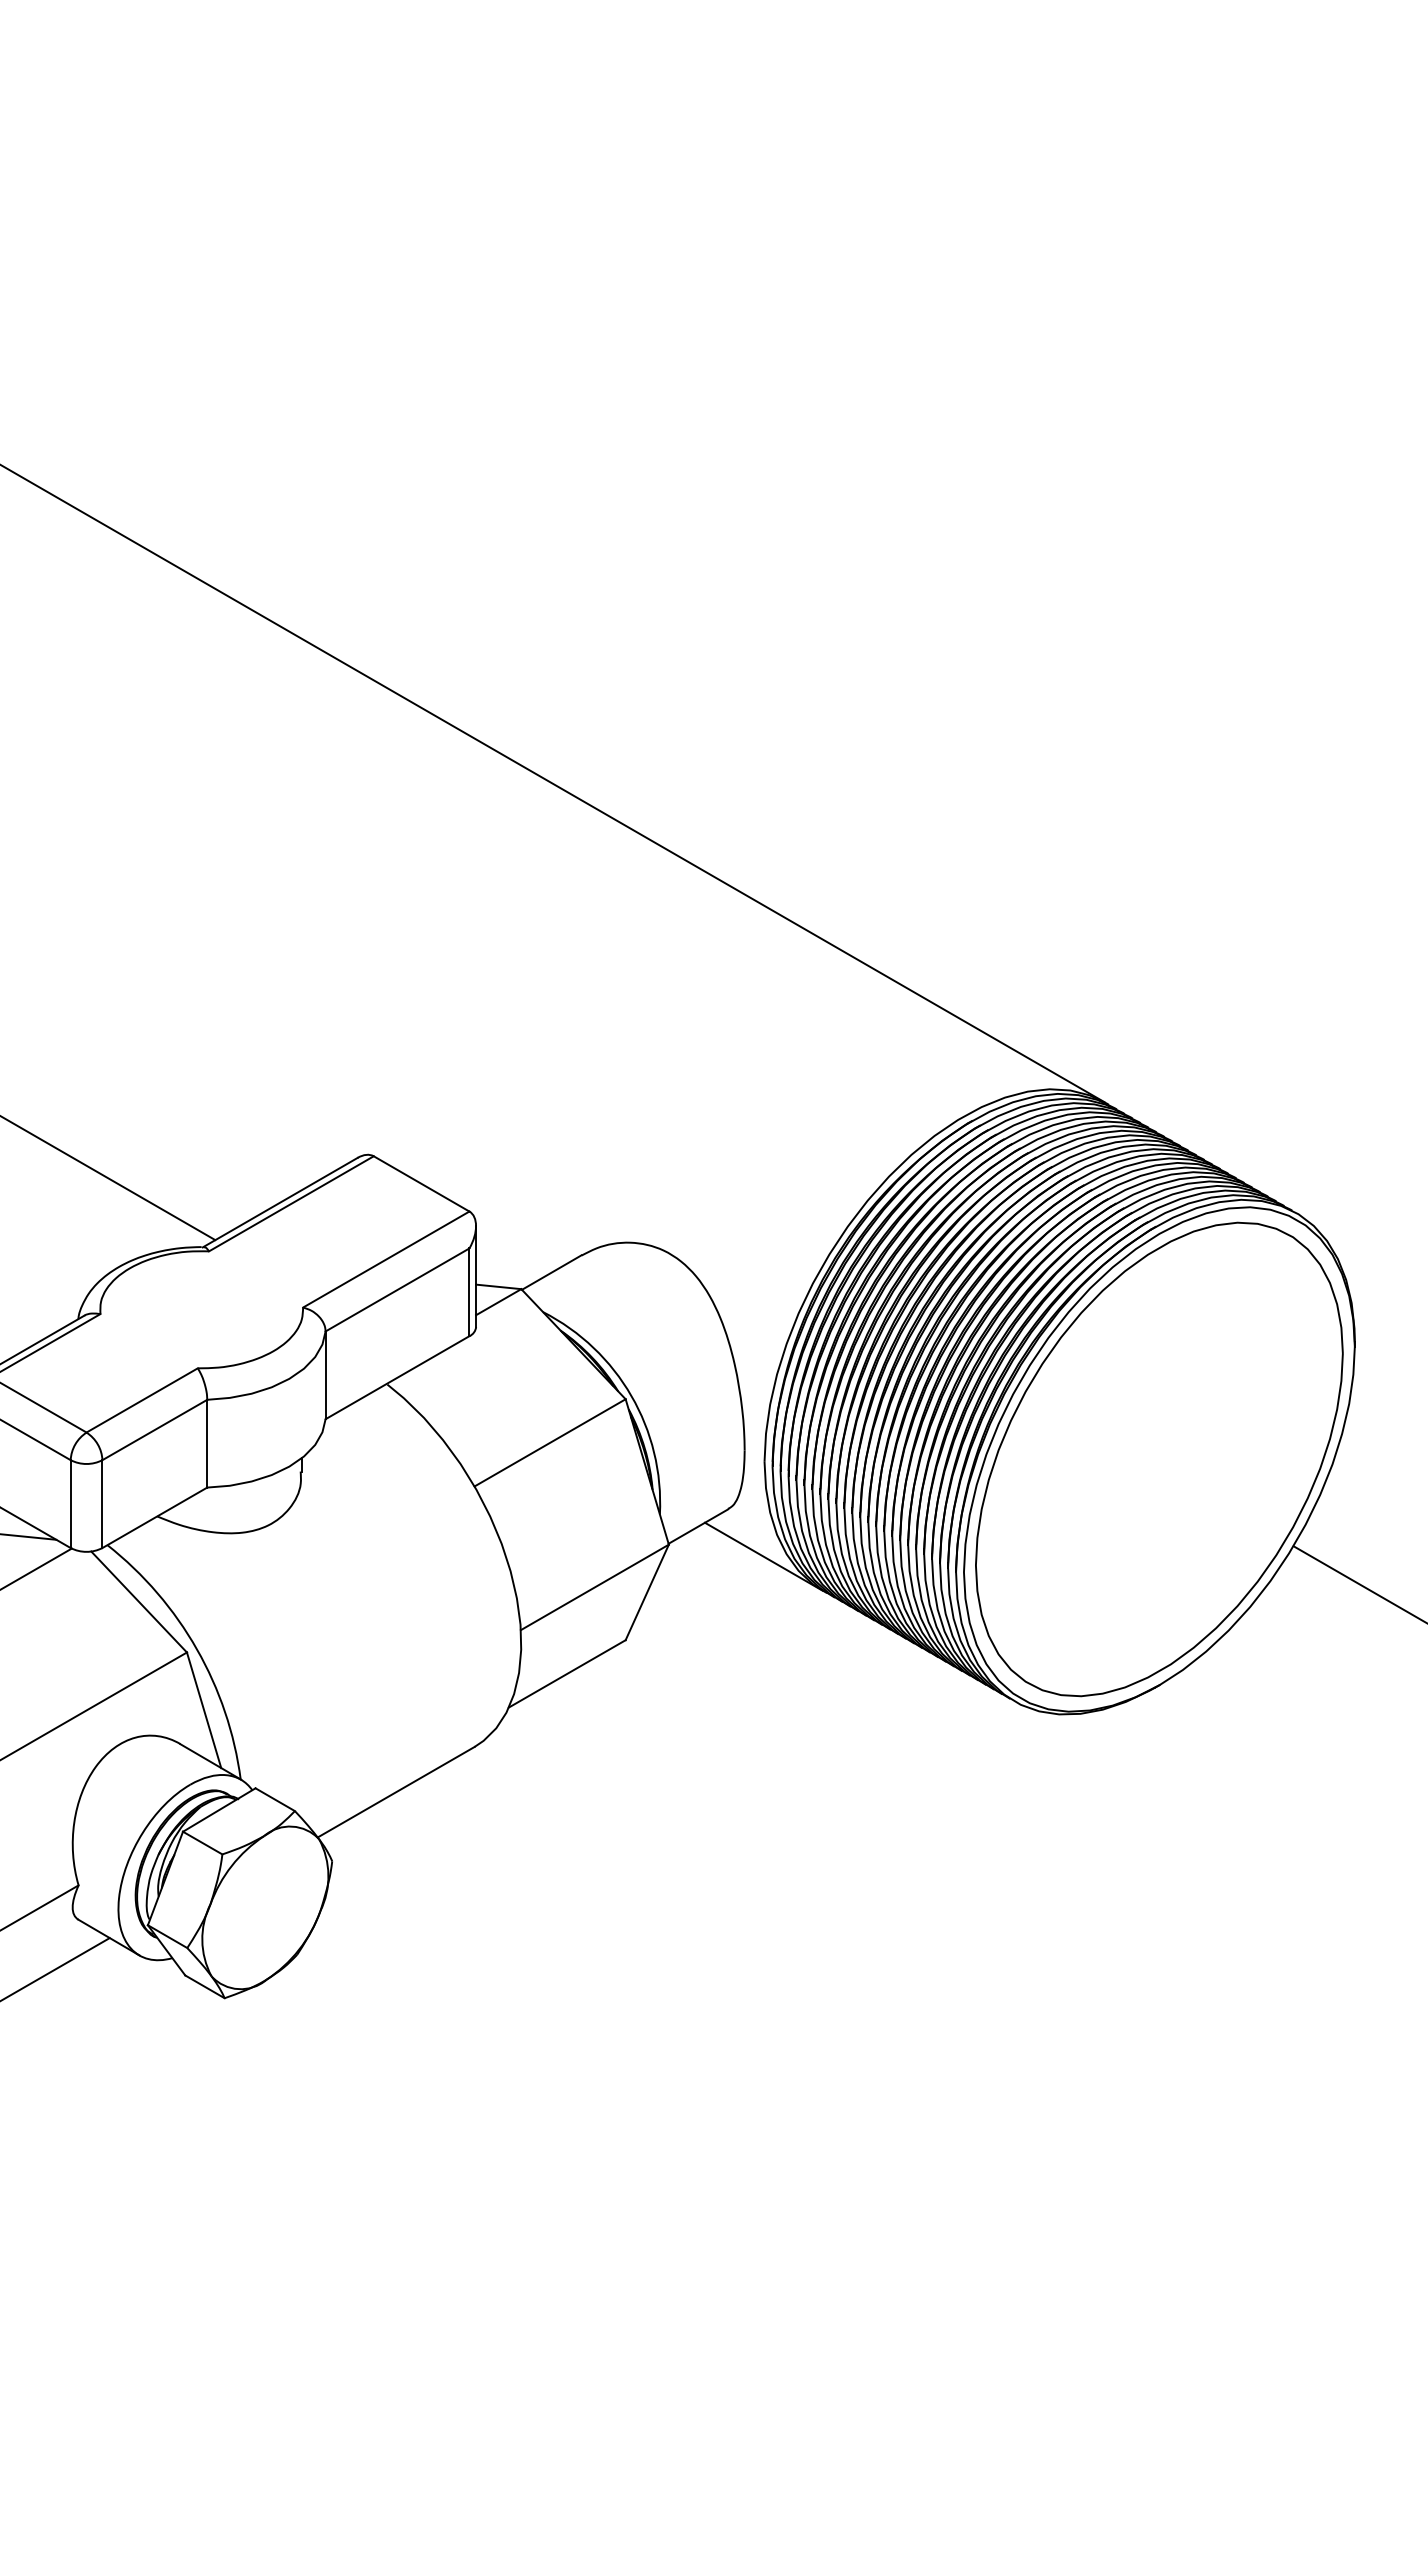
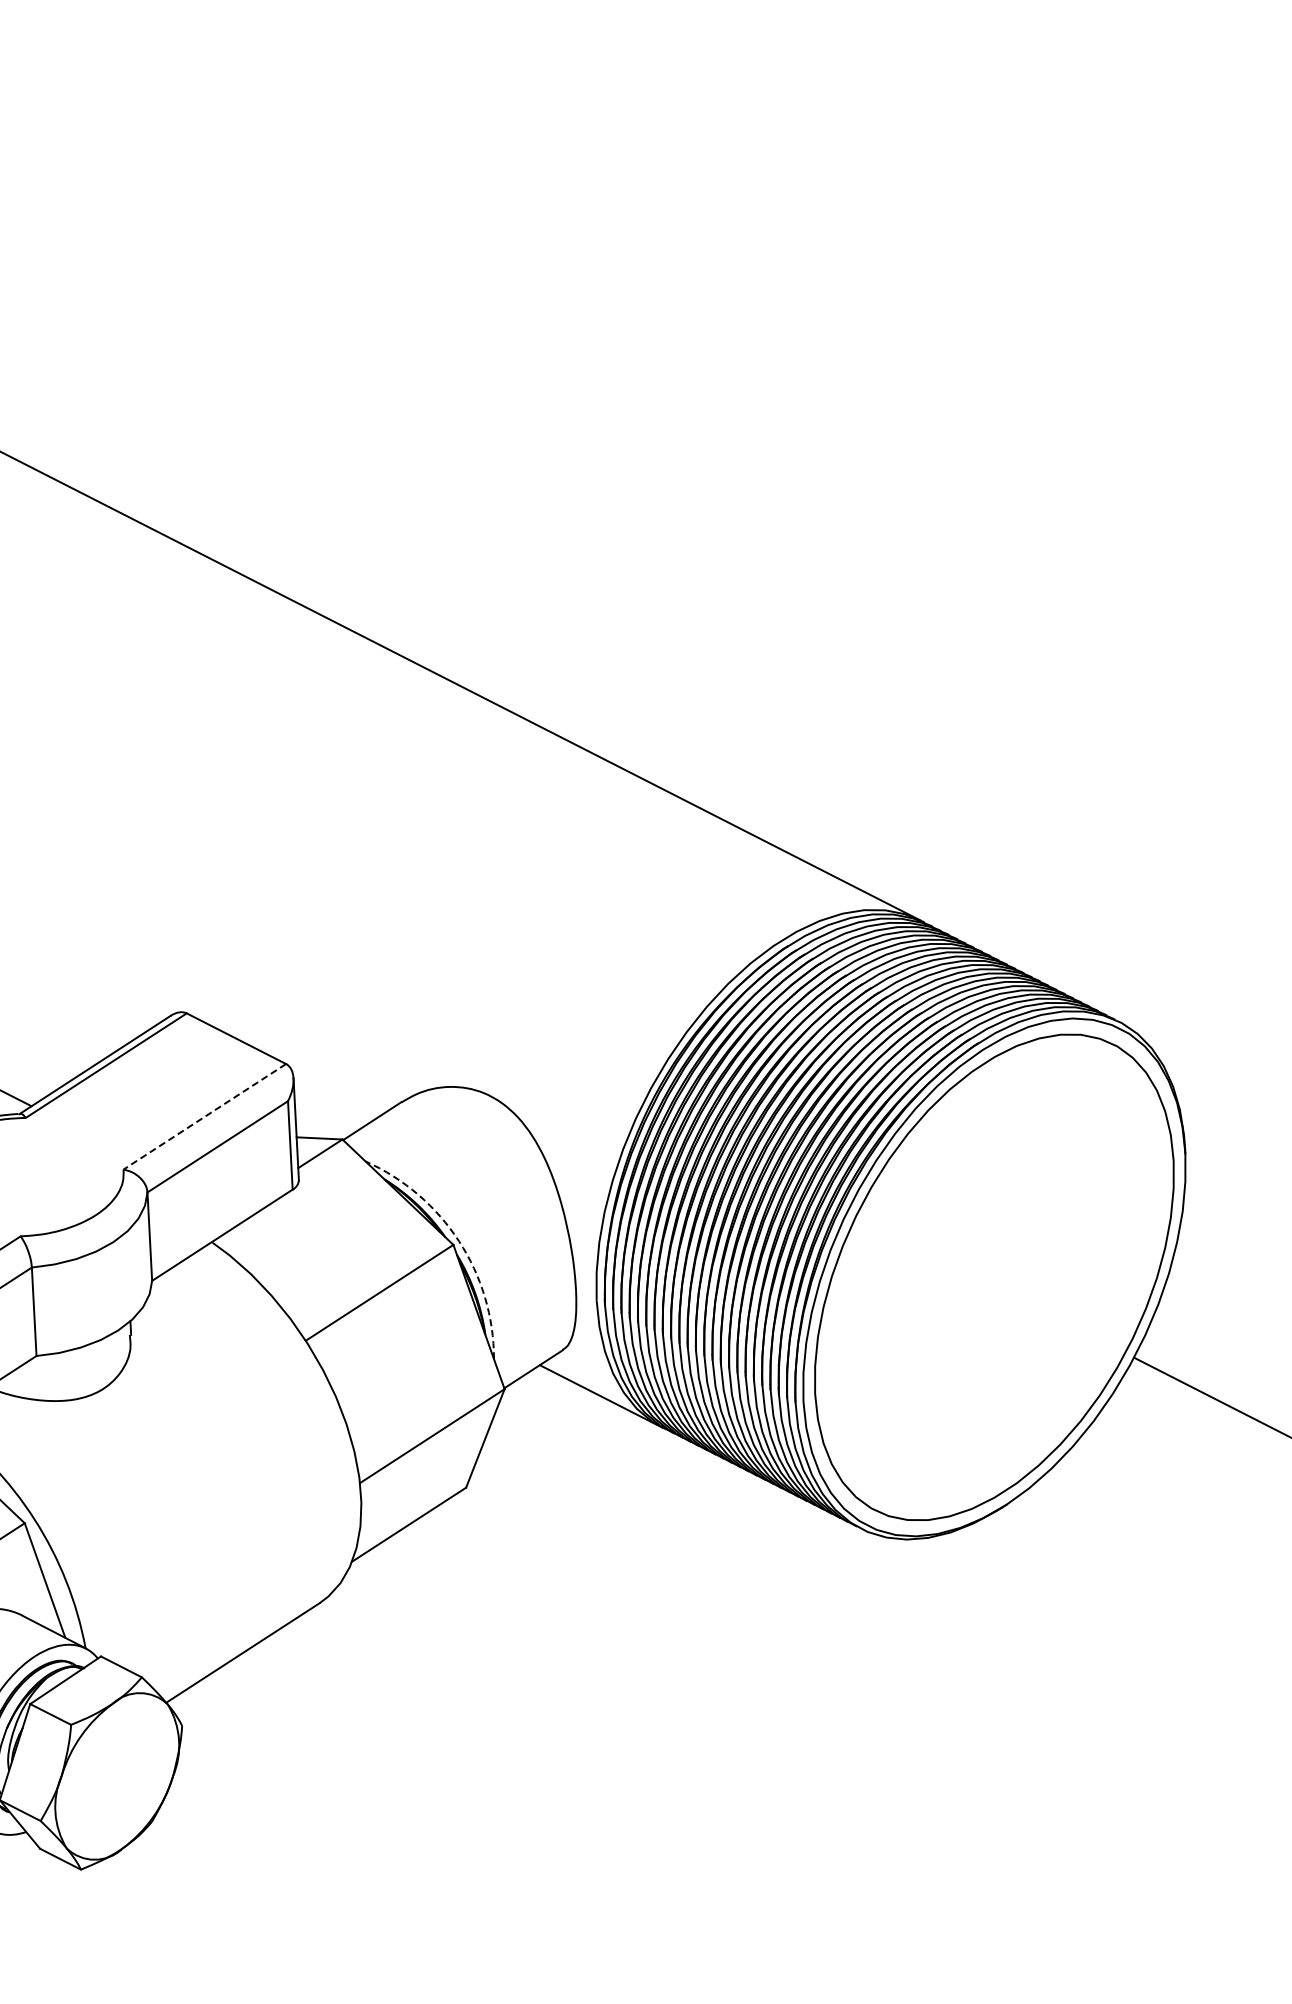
line: (386, 1259) -> (205, 1116), solid -> dashed
arc: (631, 1395) -> (459, 1240), solid -> dashed

